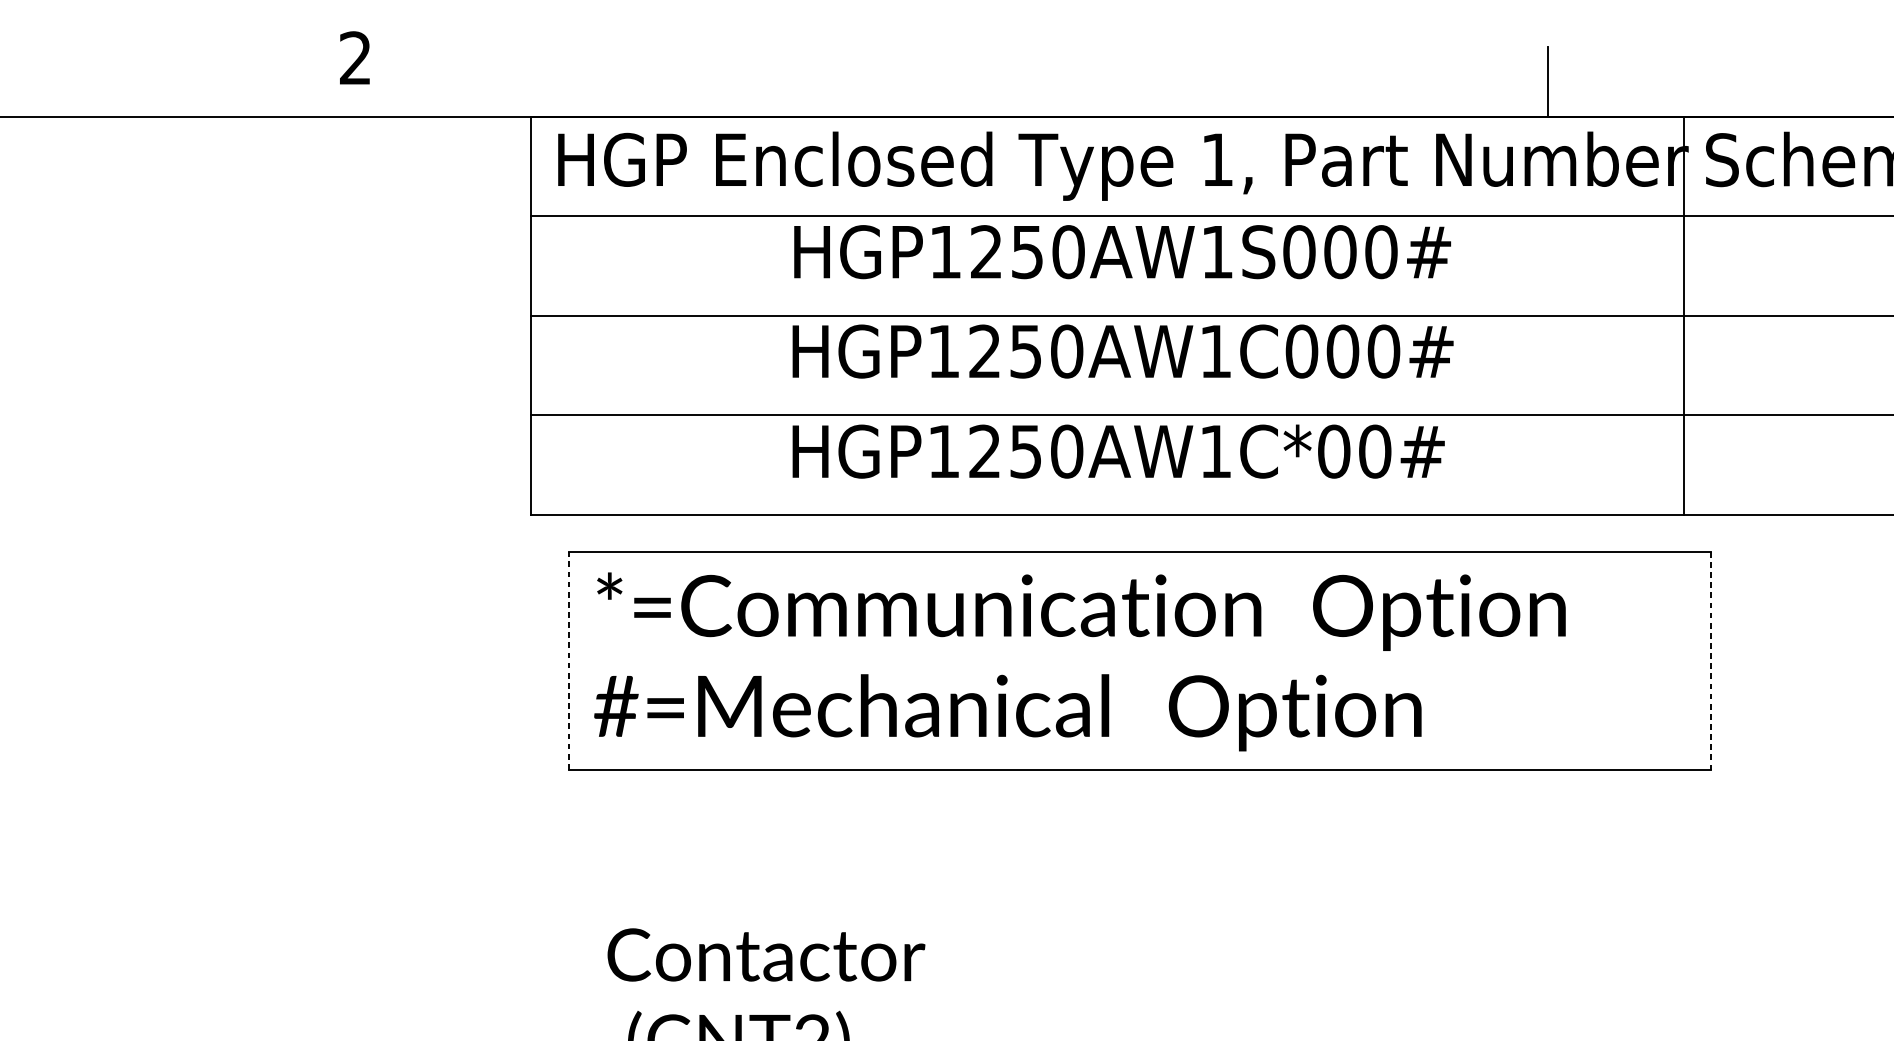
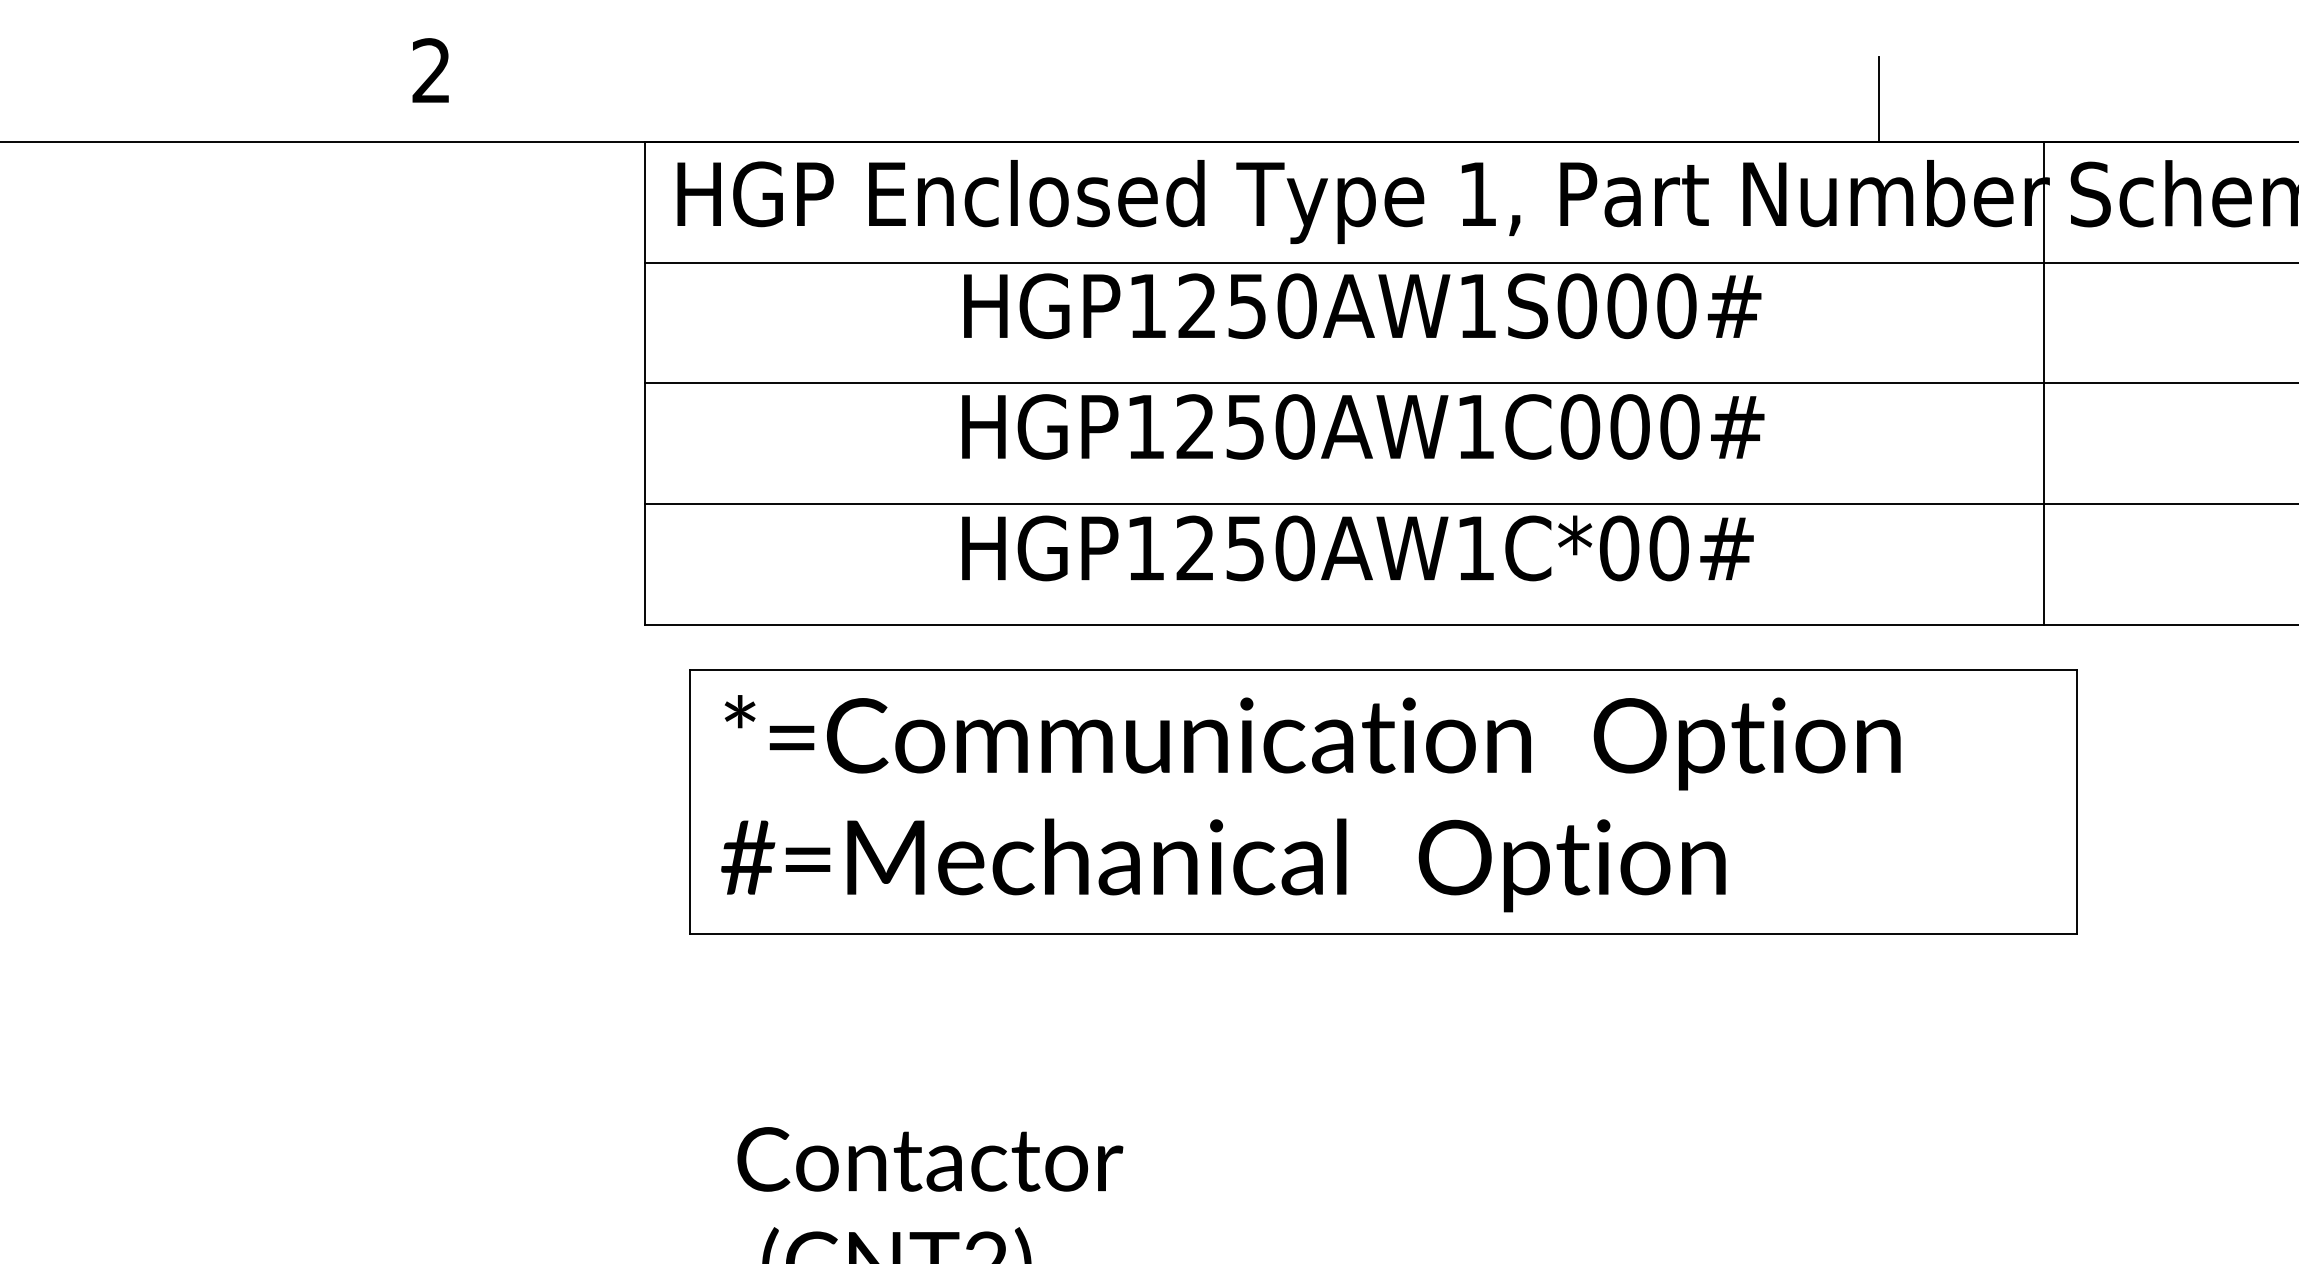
line: (568, 660) -> (690, 801), dashed -> solid
line: (1711, 660) -> (2077, 802), dashed -> solid

